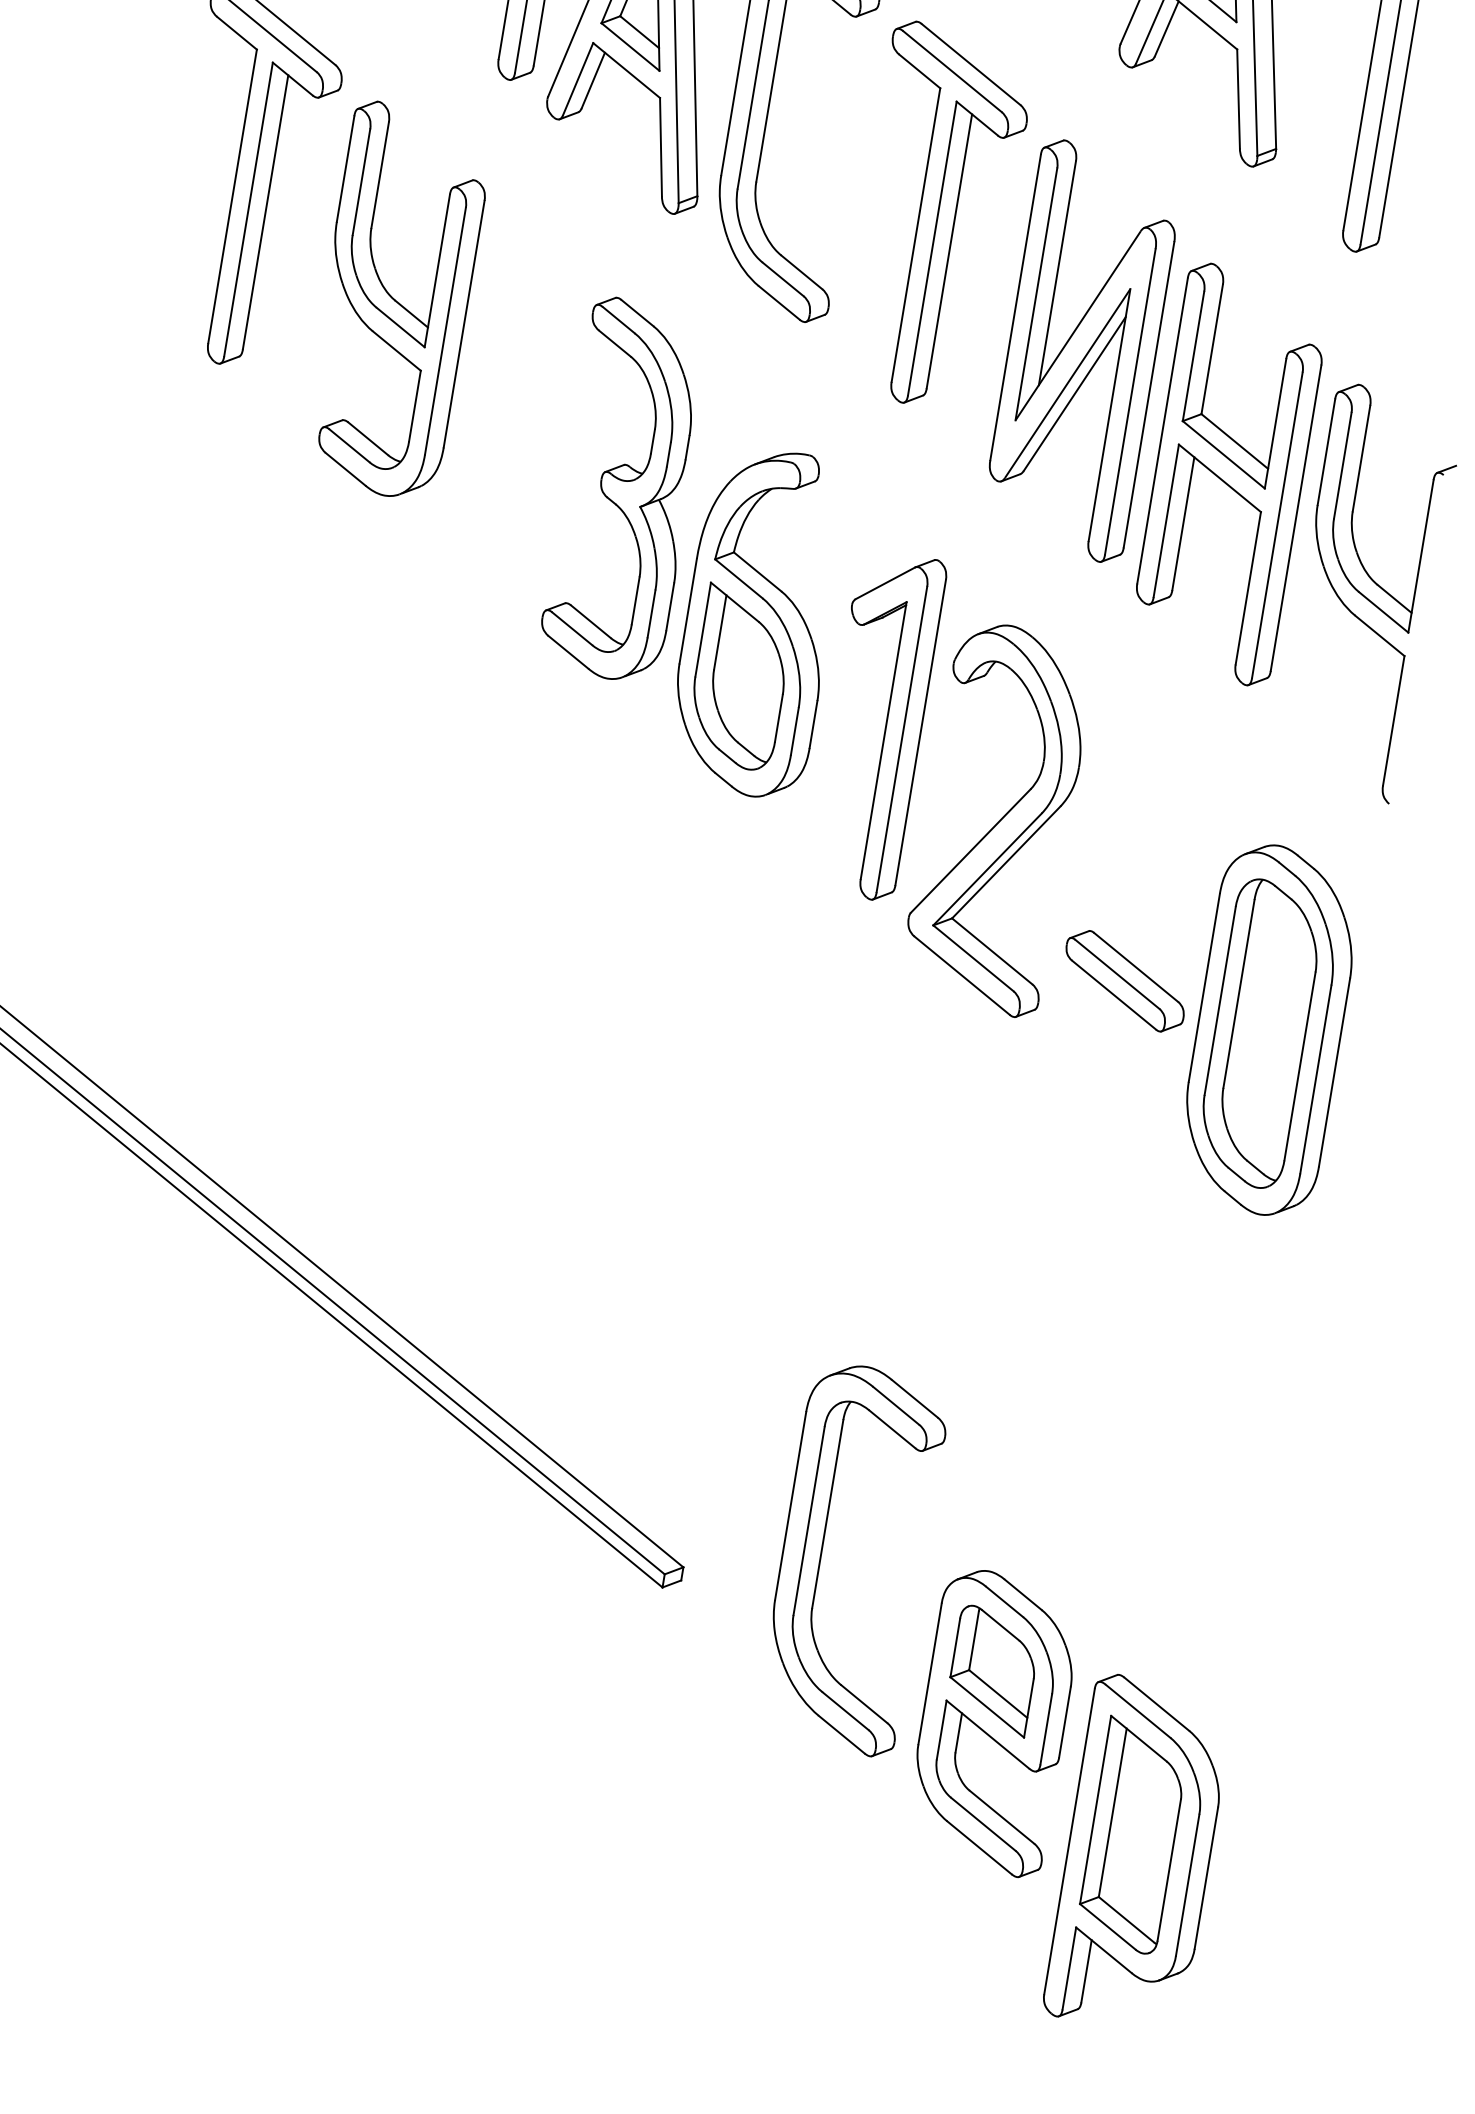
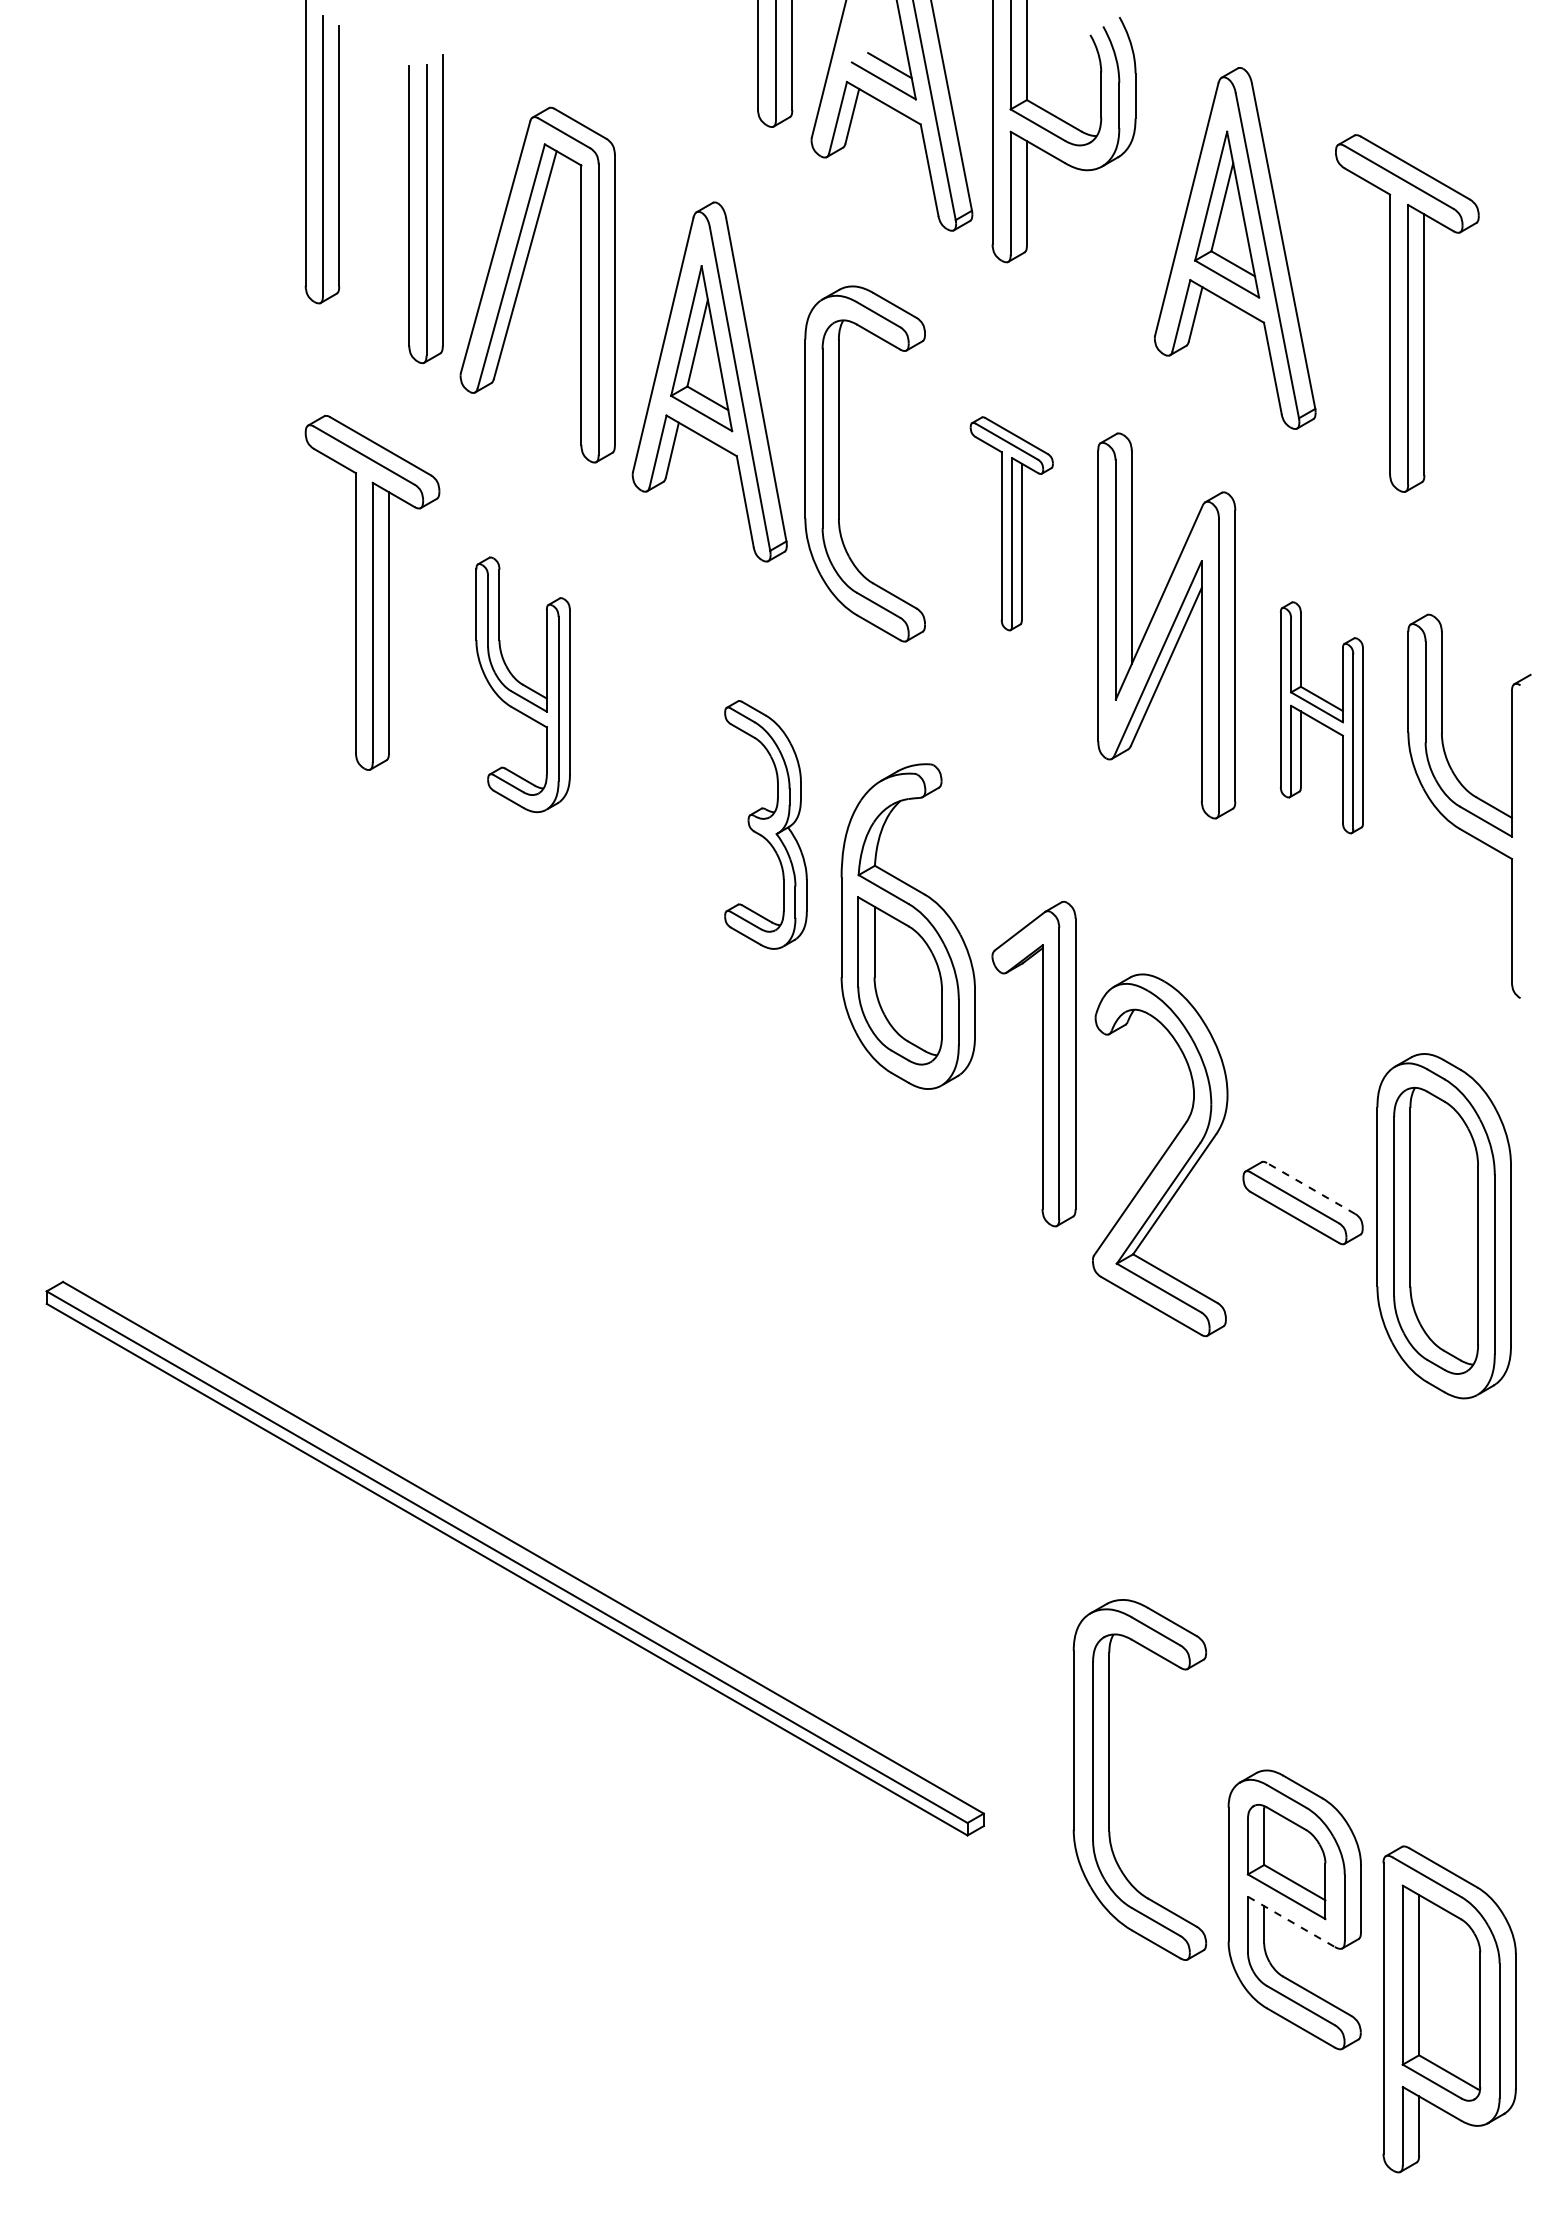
part: (936, 216) -> (1011, 523), size x0.6
part: (395, 300) -> (522, 684), size x0.7
part: (1228, 474) -> (1321, 717), size x0.6
part: (626, 489) -> (765, 824), size x0.7
part: (886, 726) -> (1042, 1063), moved
part: (998, 819) -> (1160, 1155), moved
line: (1136, 967) -> (1311, 1188), solid -> dashed
line: (987, 1735) -> (1291, 1922), solid -> dashed

